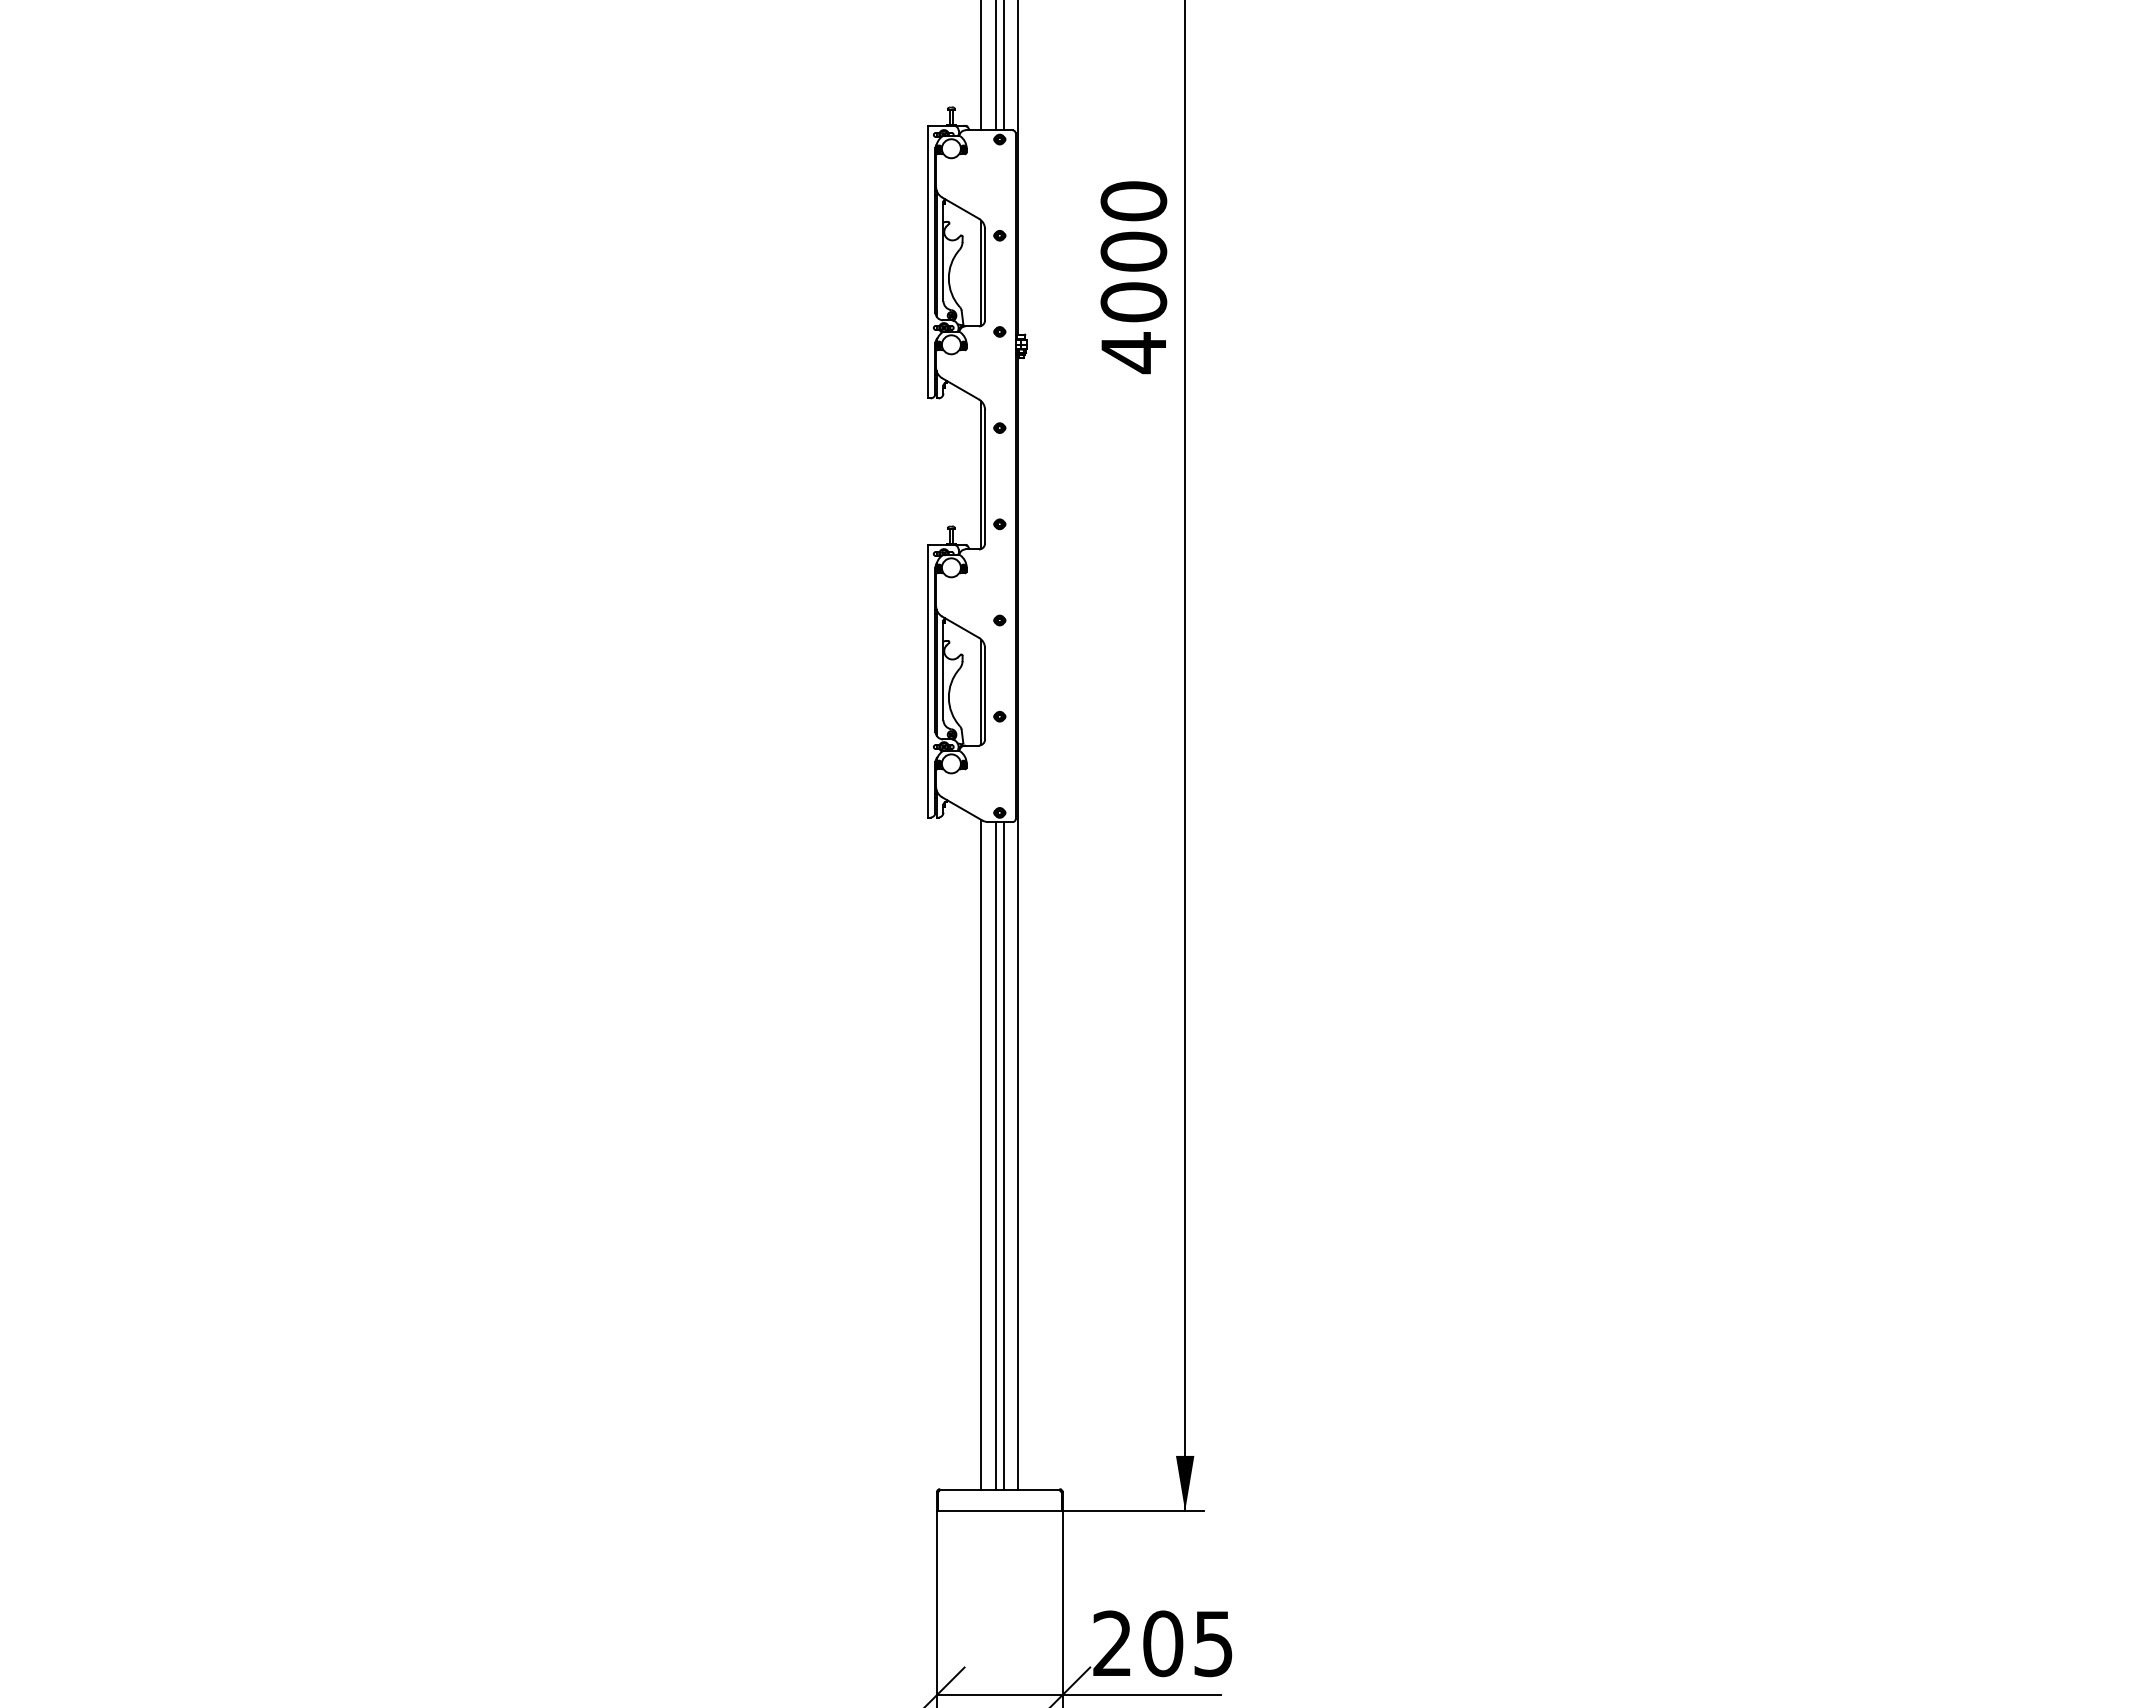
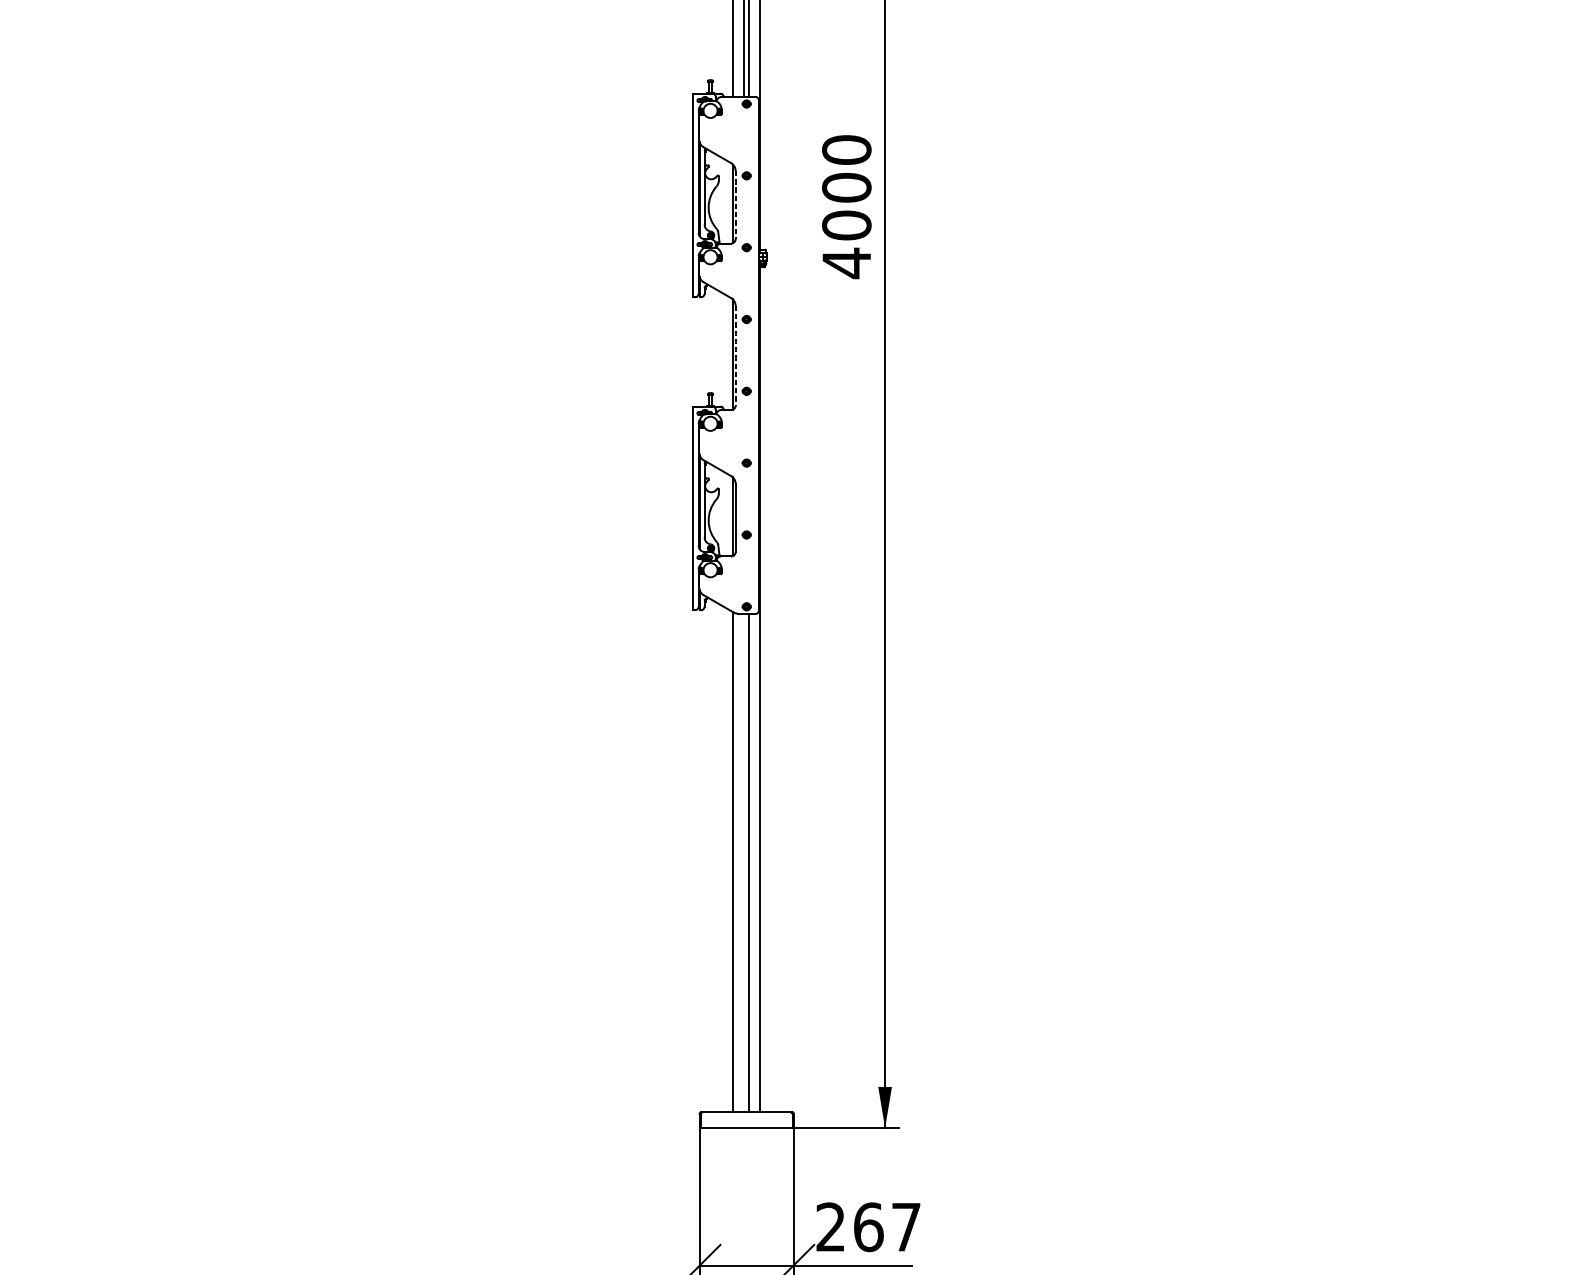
line: (985, 275) -> (736, 205), solid -> dashed
line: (985, 476) -> (736, 355), solid -> dashed
line: (996, 1155) -> (744, 862), removed
text: (1187, 1643) -> (886, 1227), 205 -> 267

